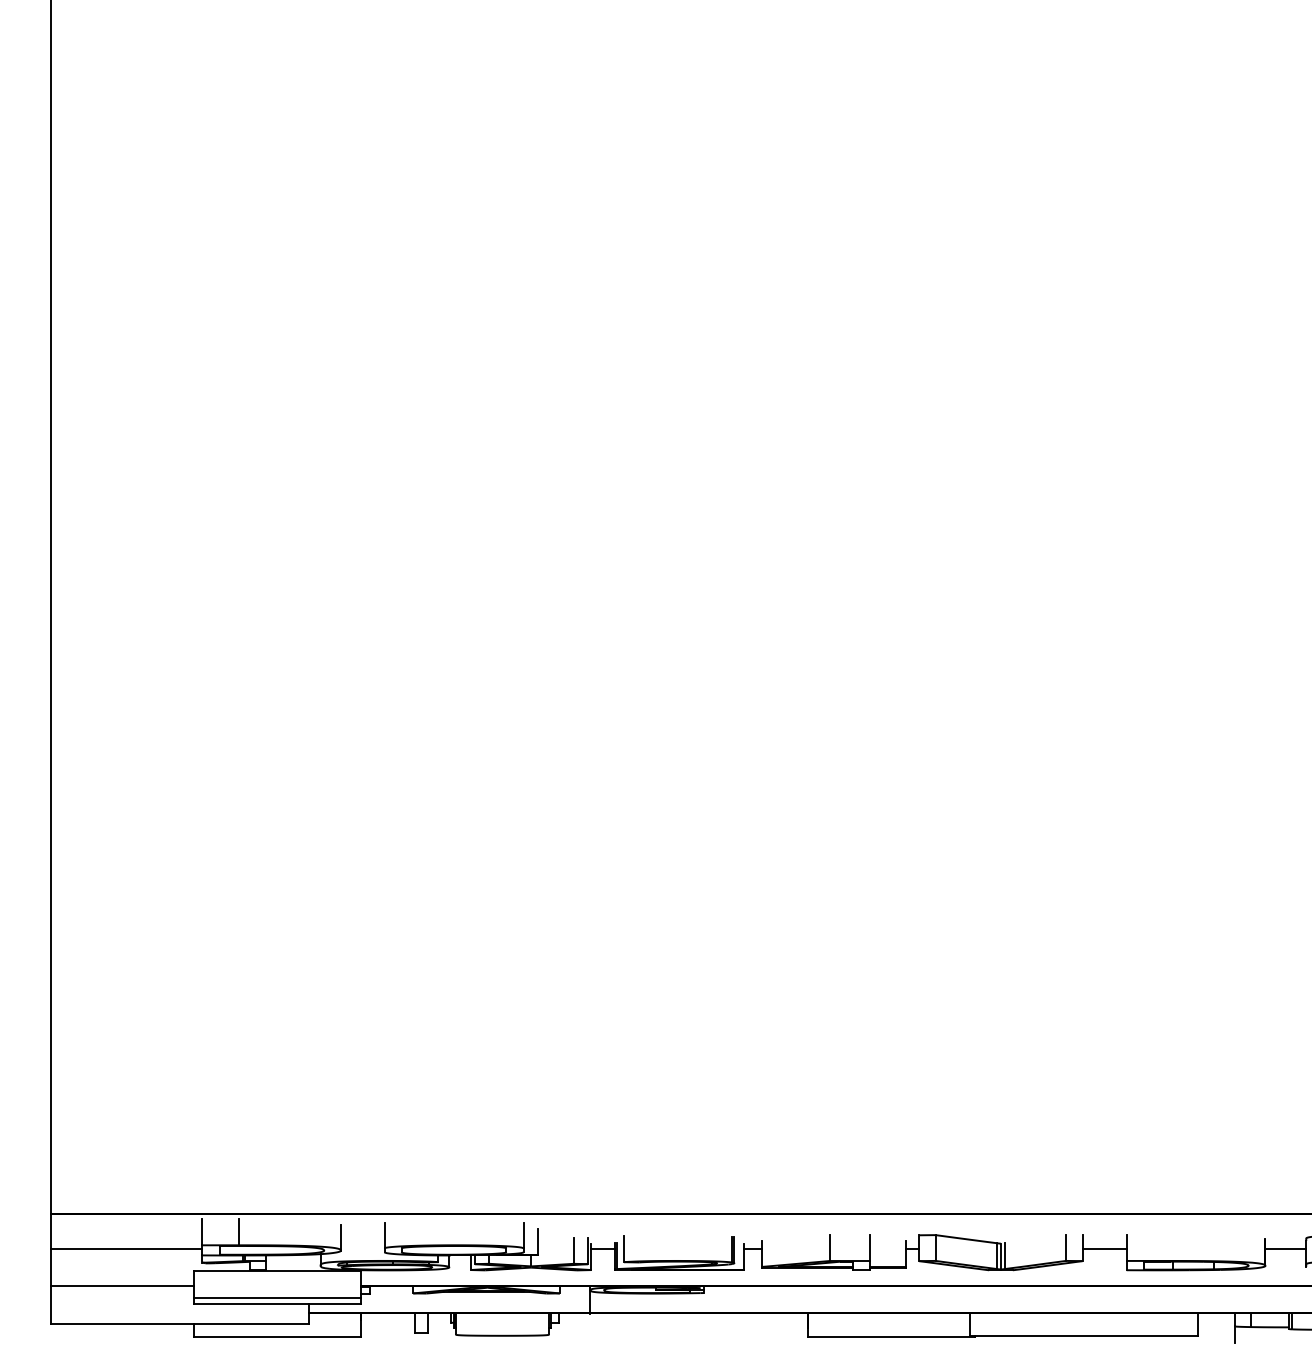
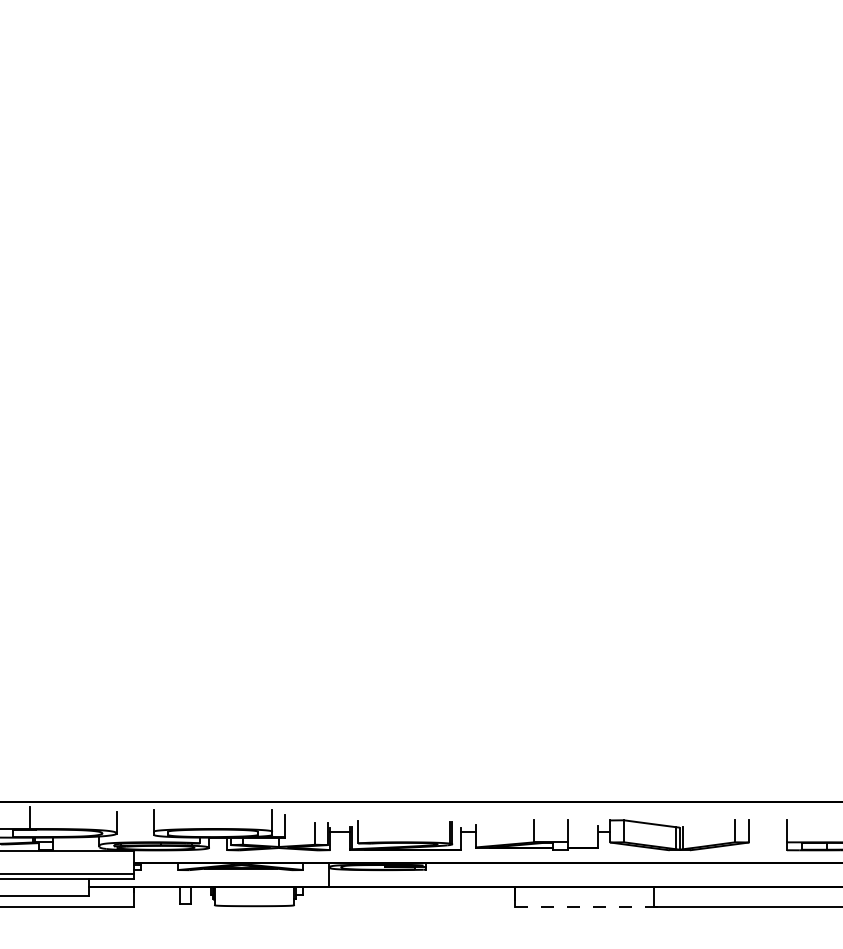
line: (1104, 1248) -> (768, 831), removed
line: (891, 1336) -> (586, 906), solid -> dashed

